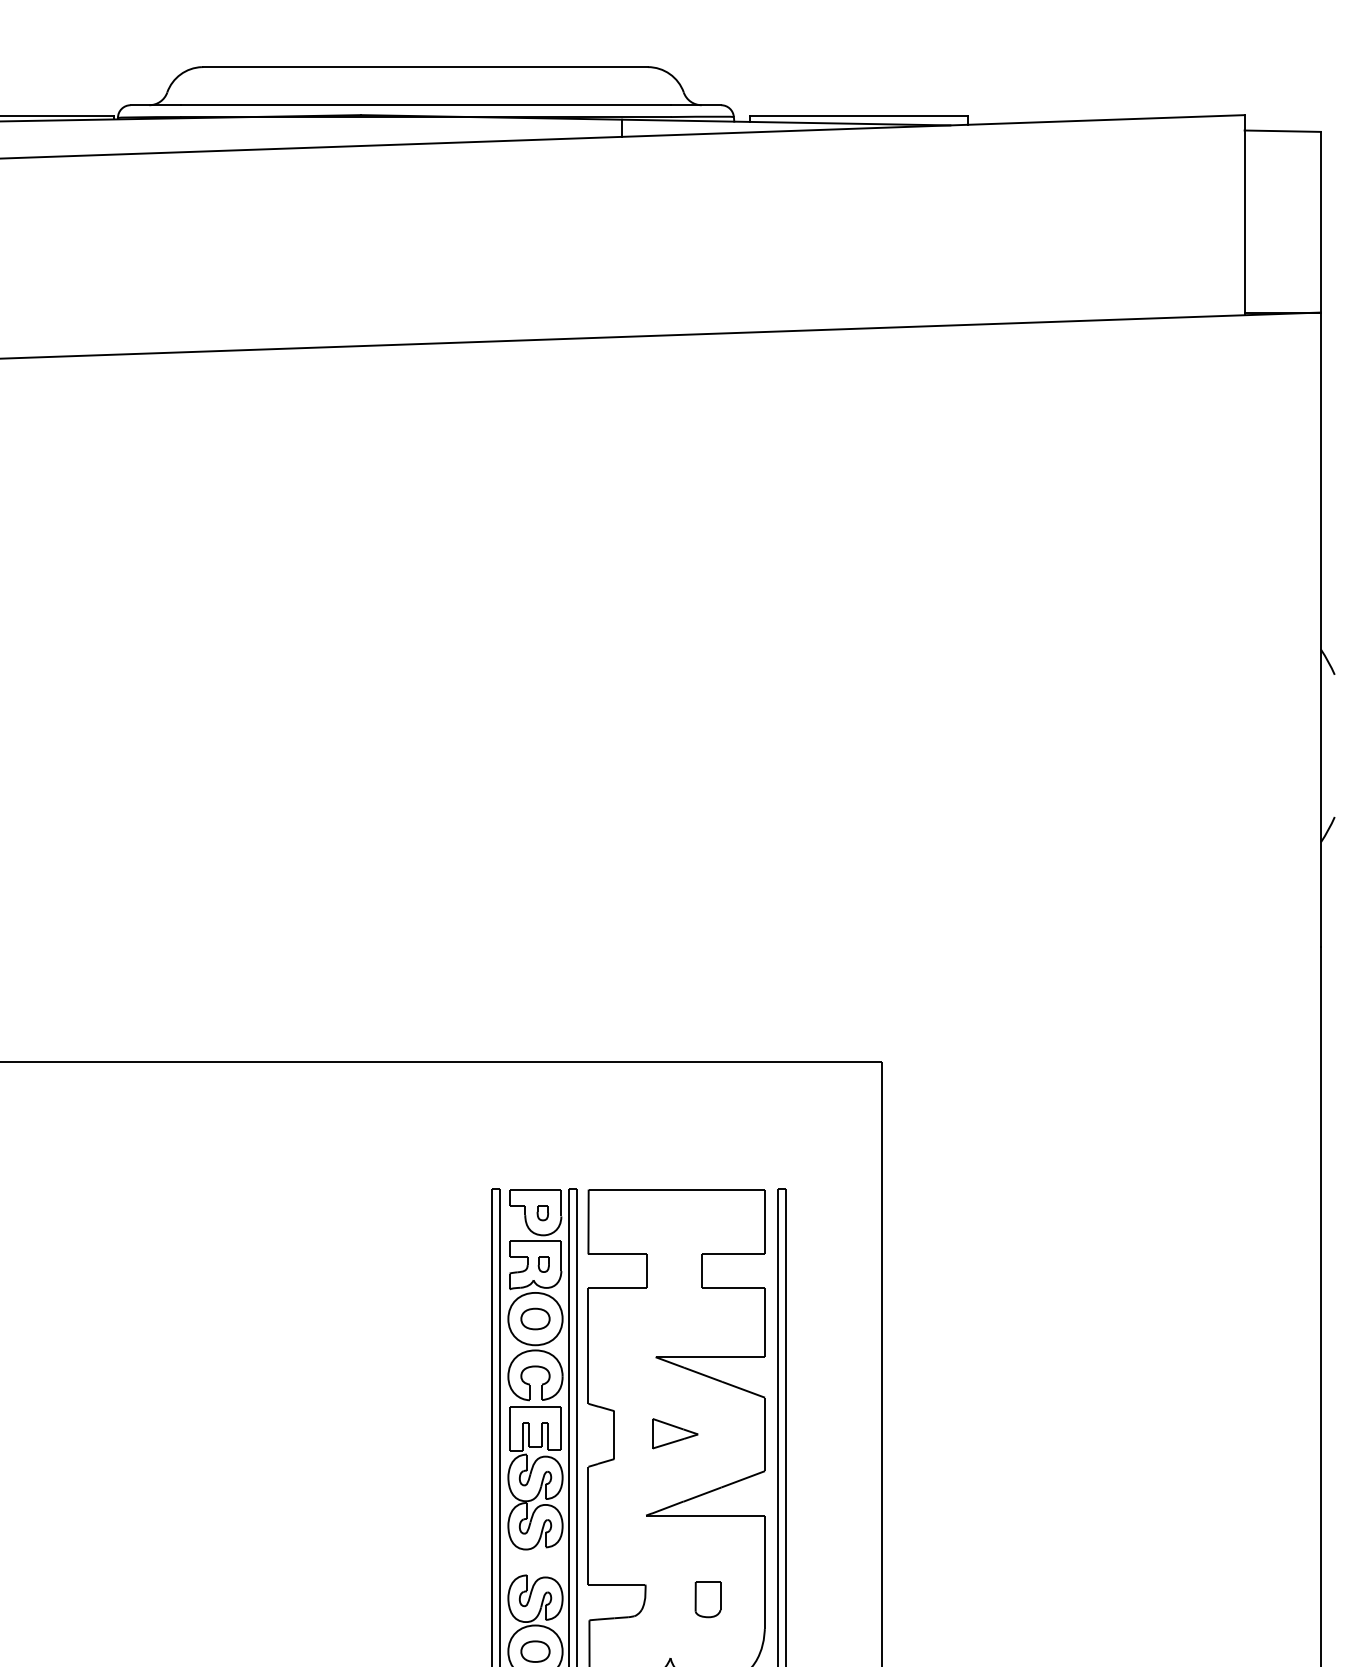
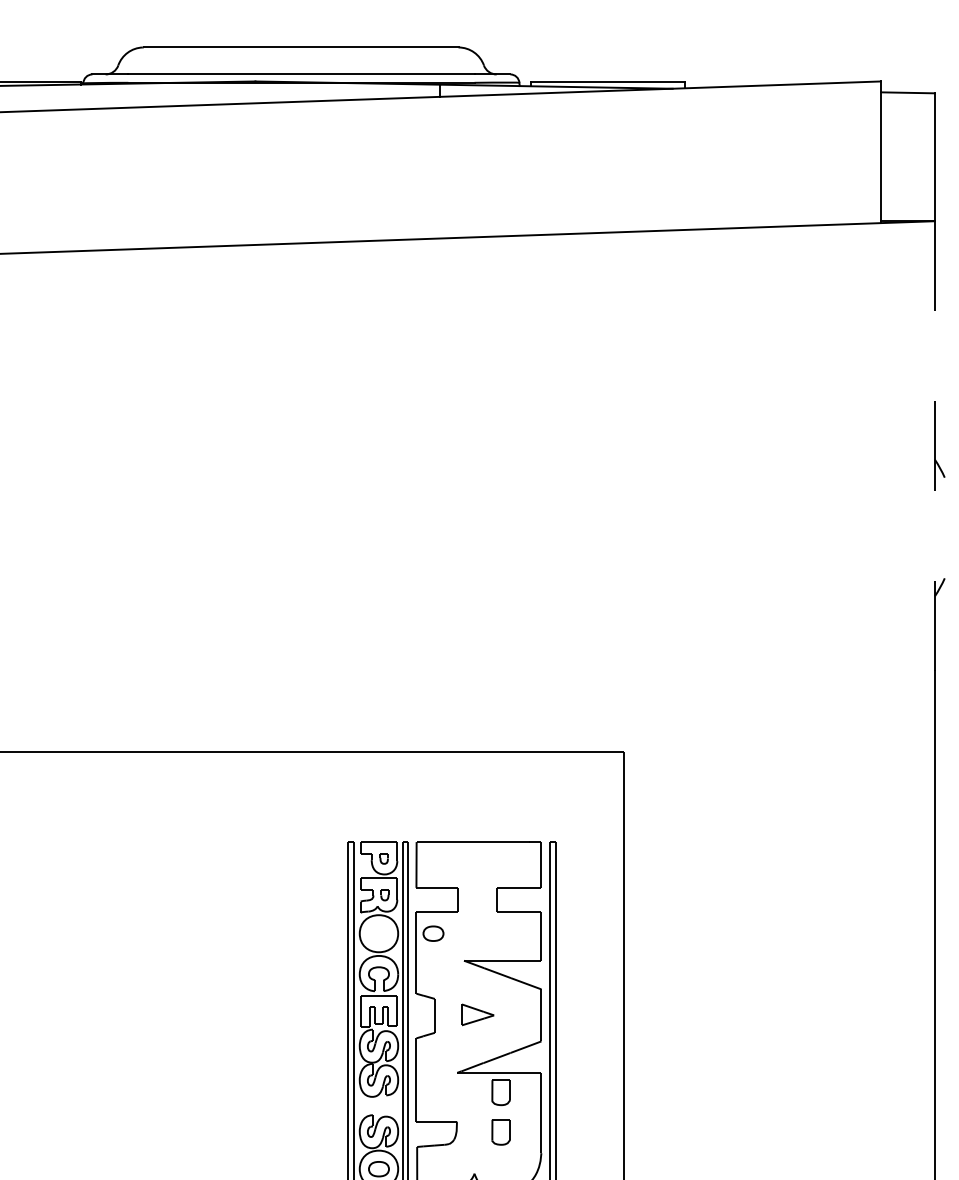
line: (1320, 630) -> (934, 446), solid -> dashed
part: (535, 1318) -> (433, 933), moved
part: (707, 1543) -> (500, 1092), added

